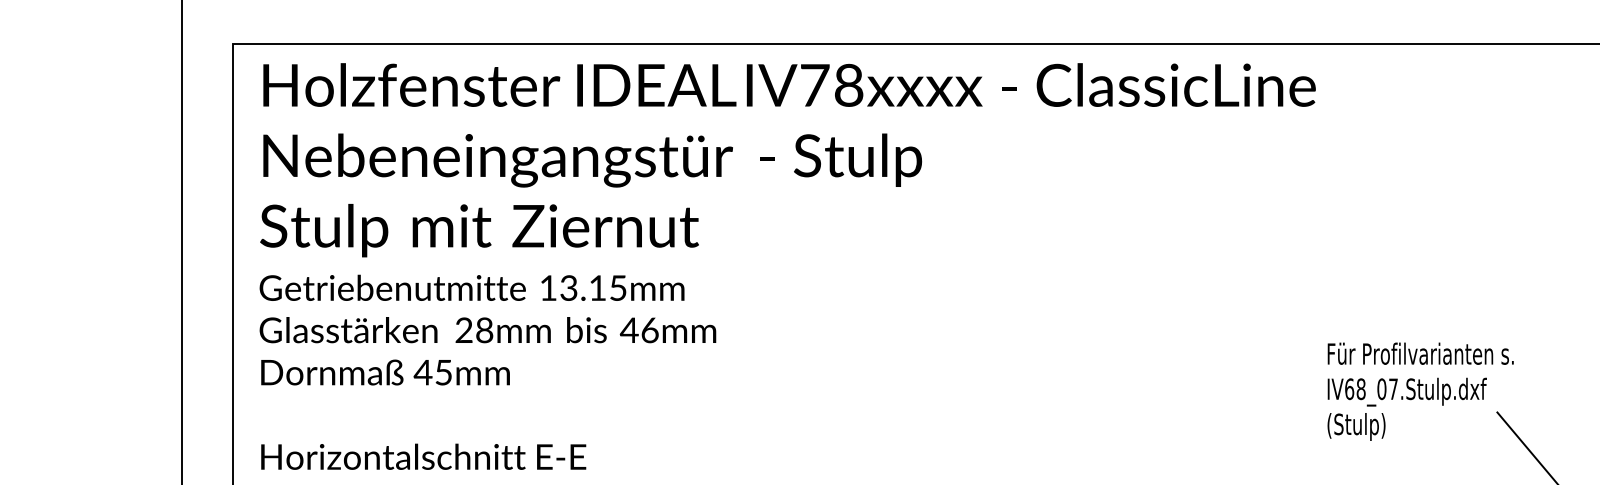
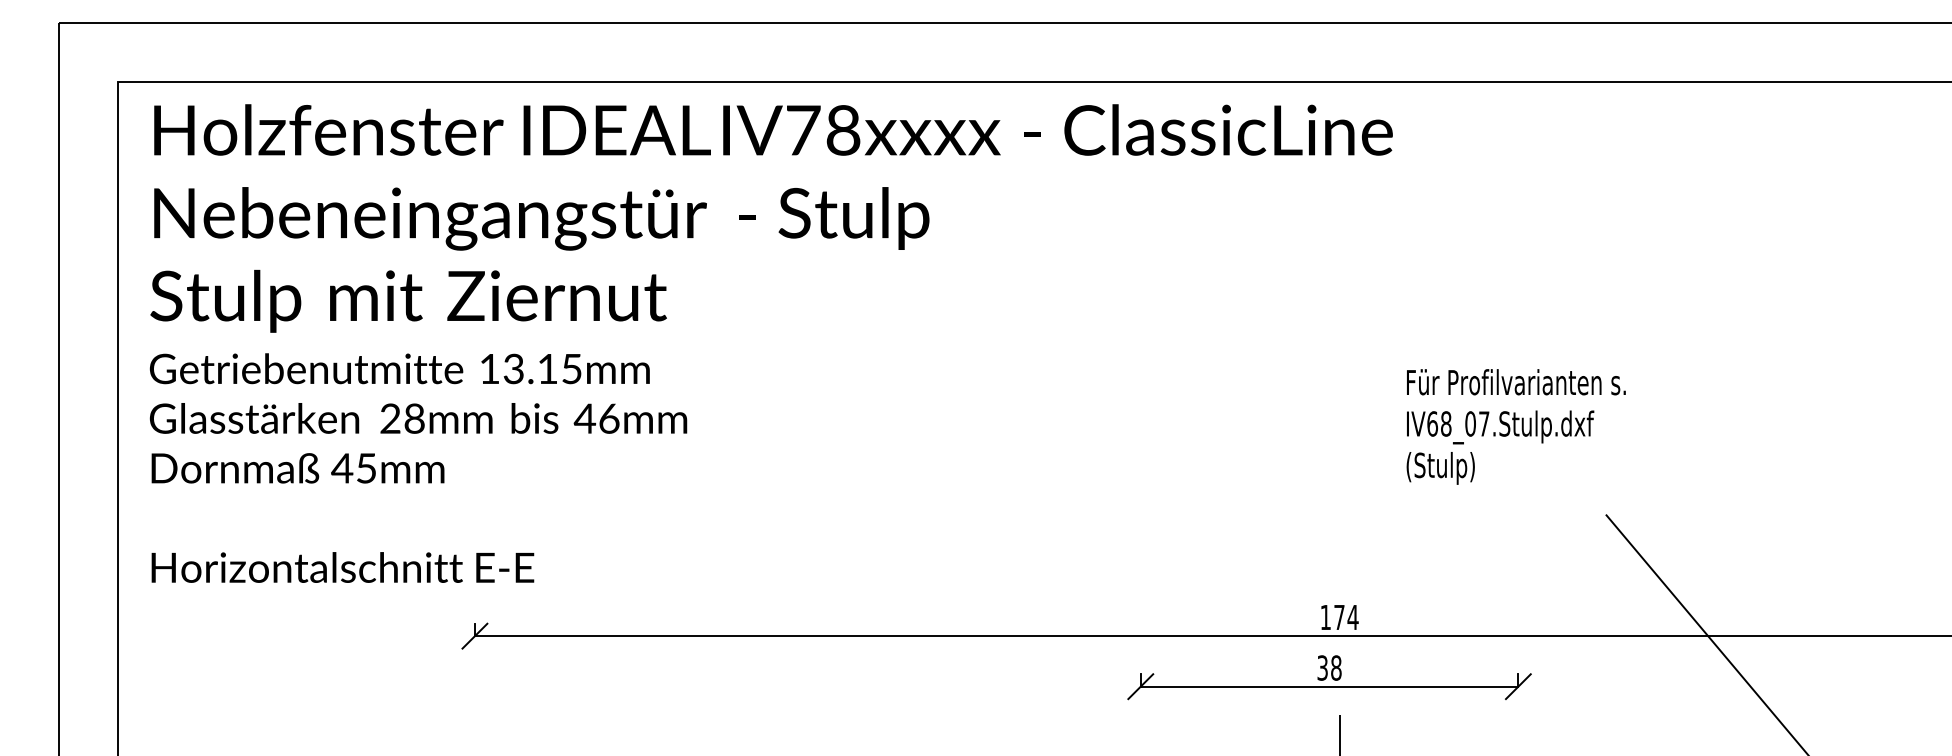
text: (1420, 391) -> (1515, 426), moved

